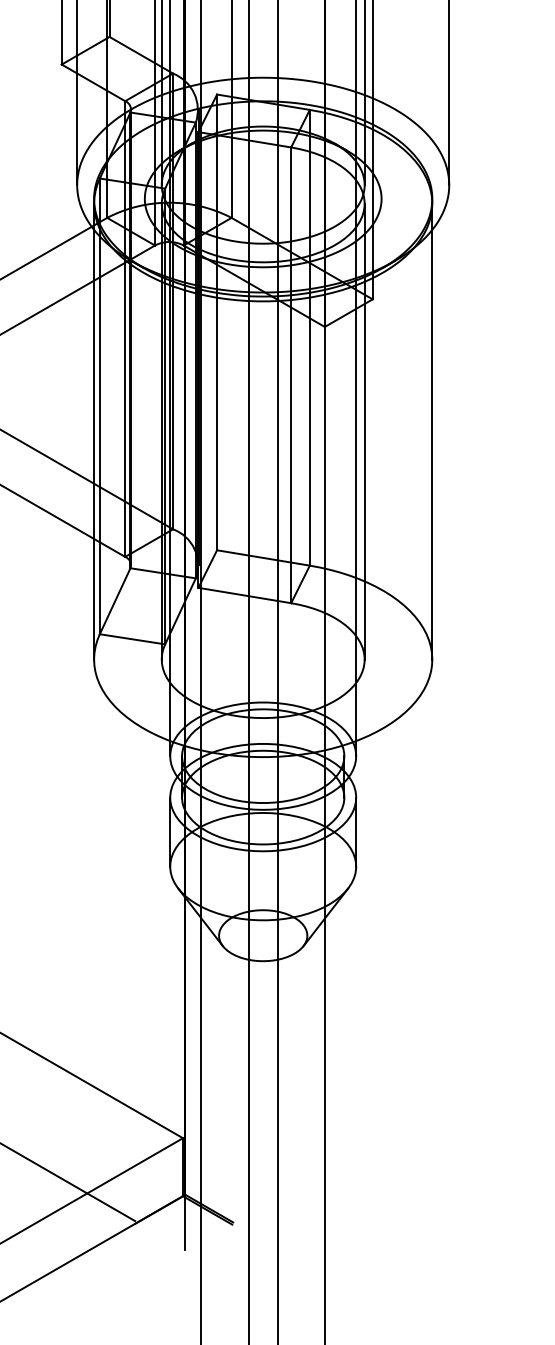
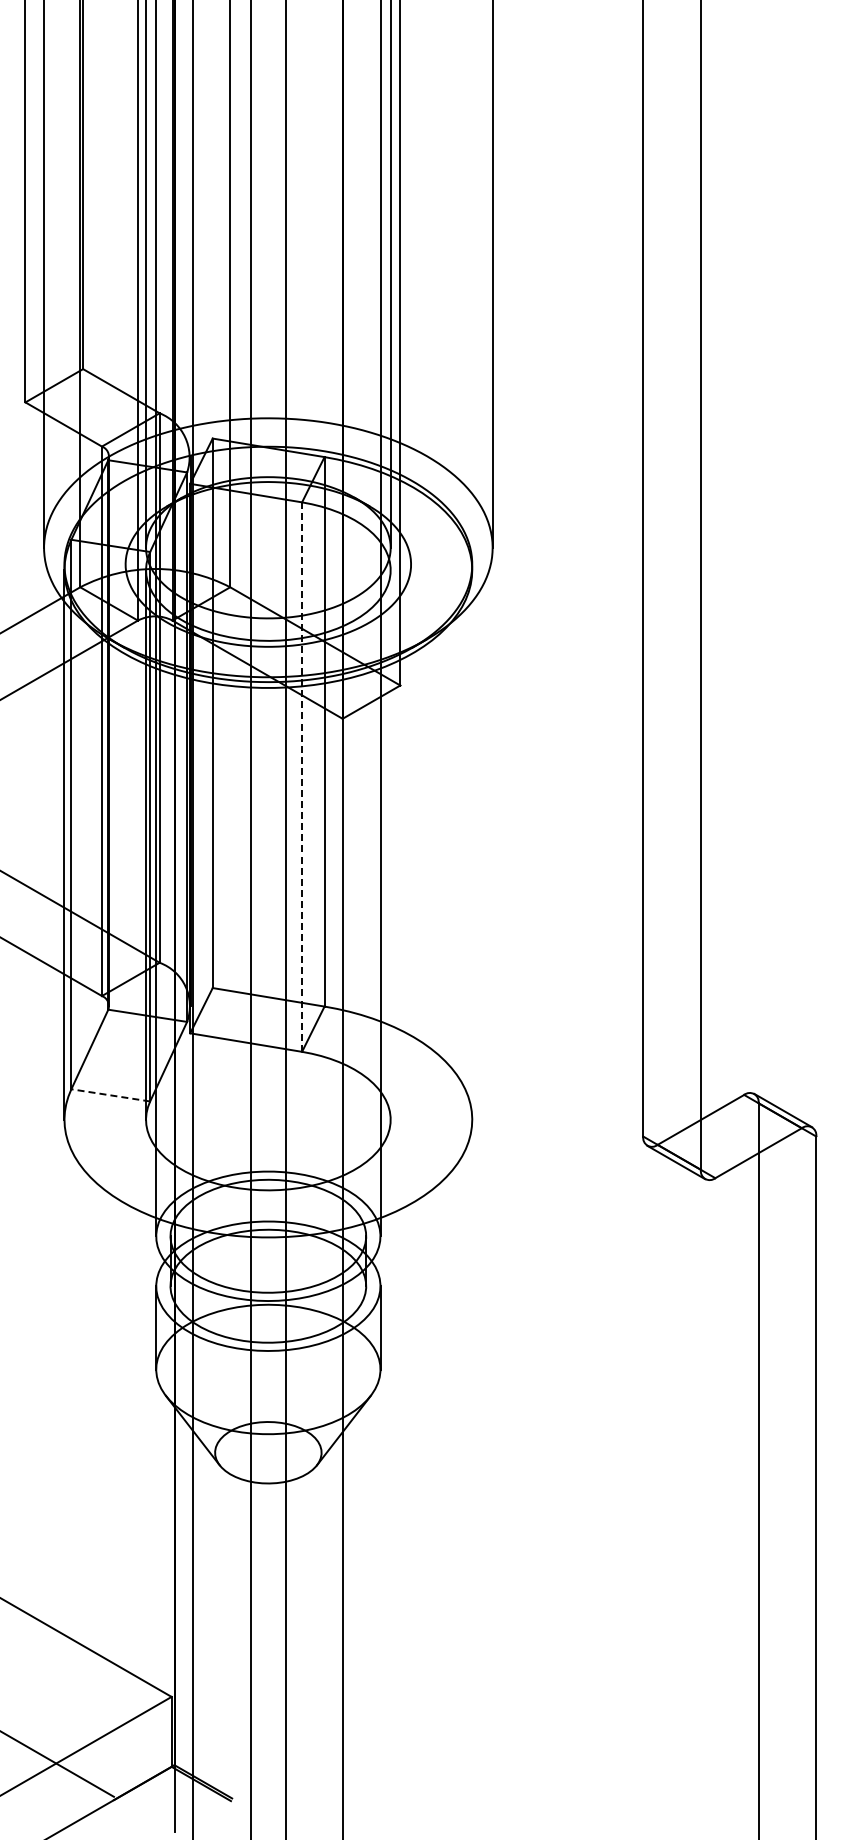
line: (291, 375) -> (302, 777), solid -> dashed
line: (364, 431) -> (390, 844), removed
line: (432, 431) -> (472, 844), removed
line: (132, 639) -> (110, 1095), solid -> dashed

